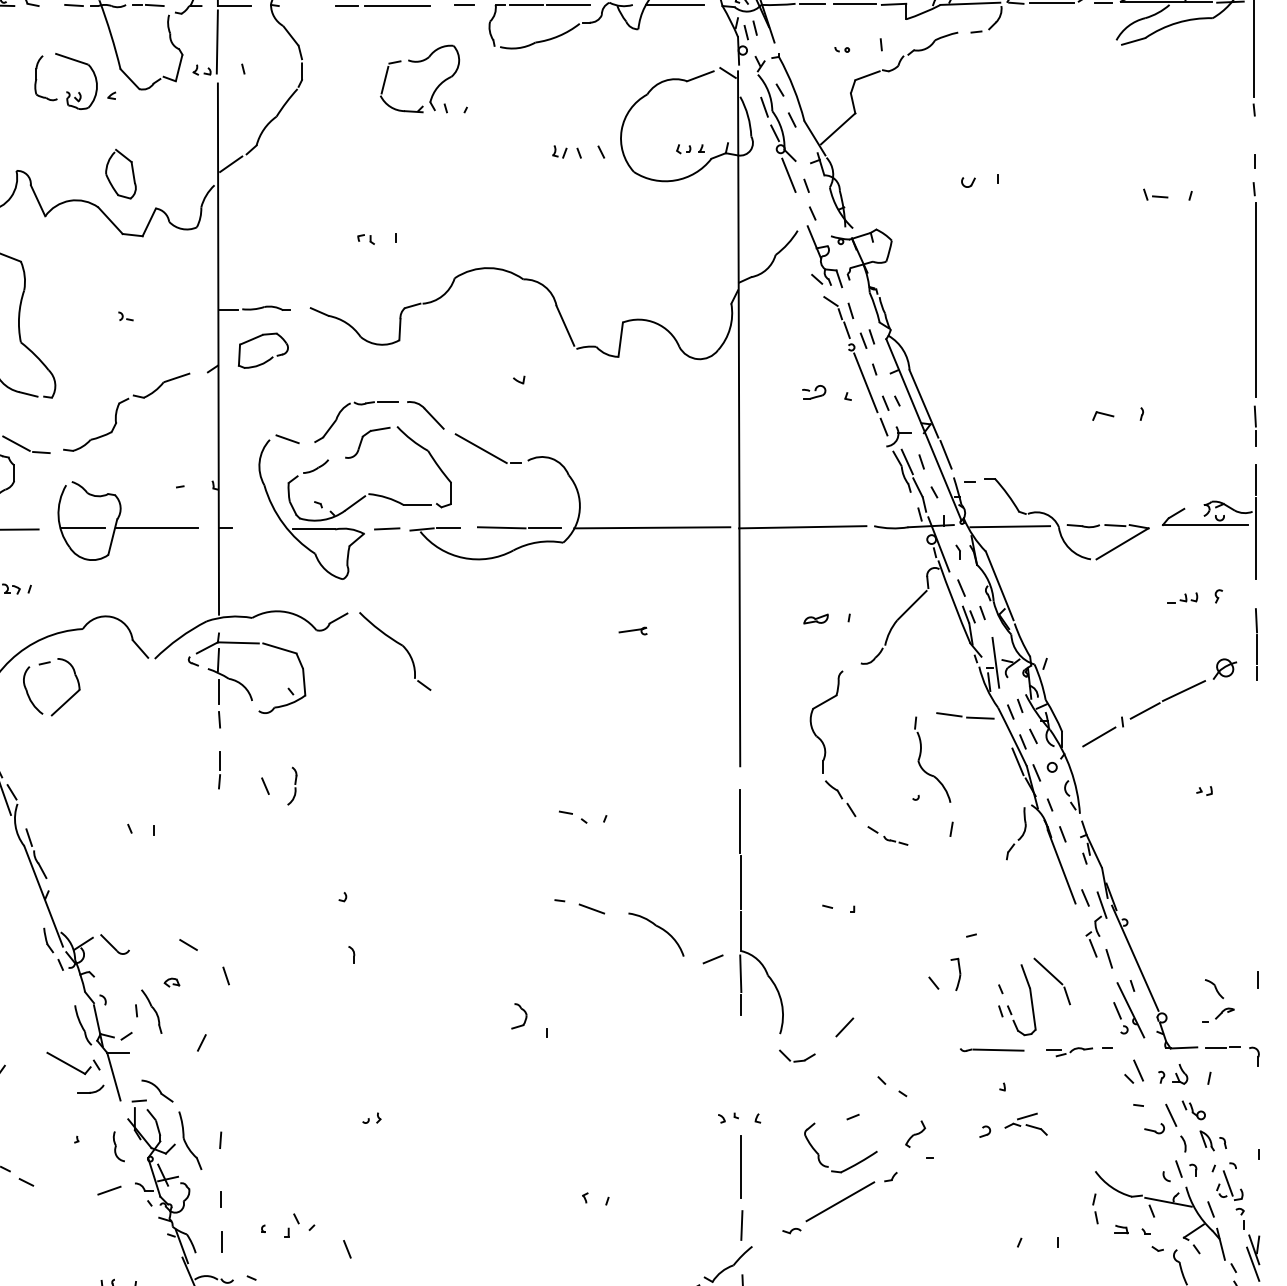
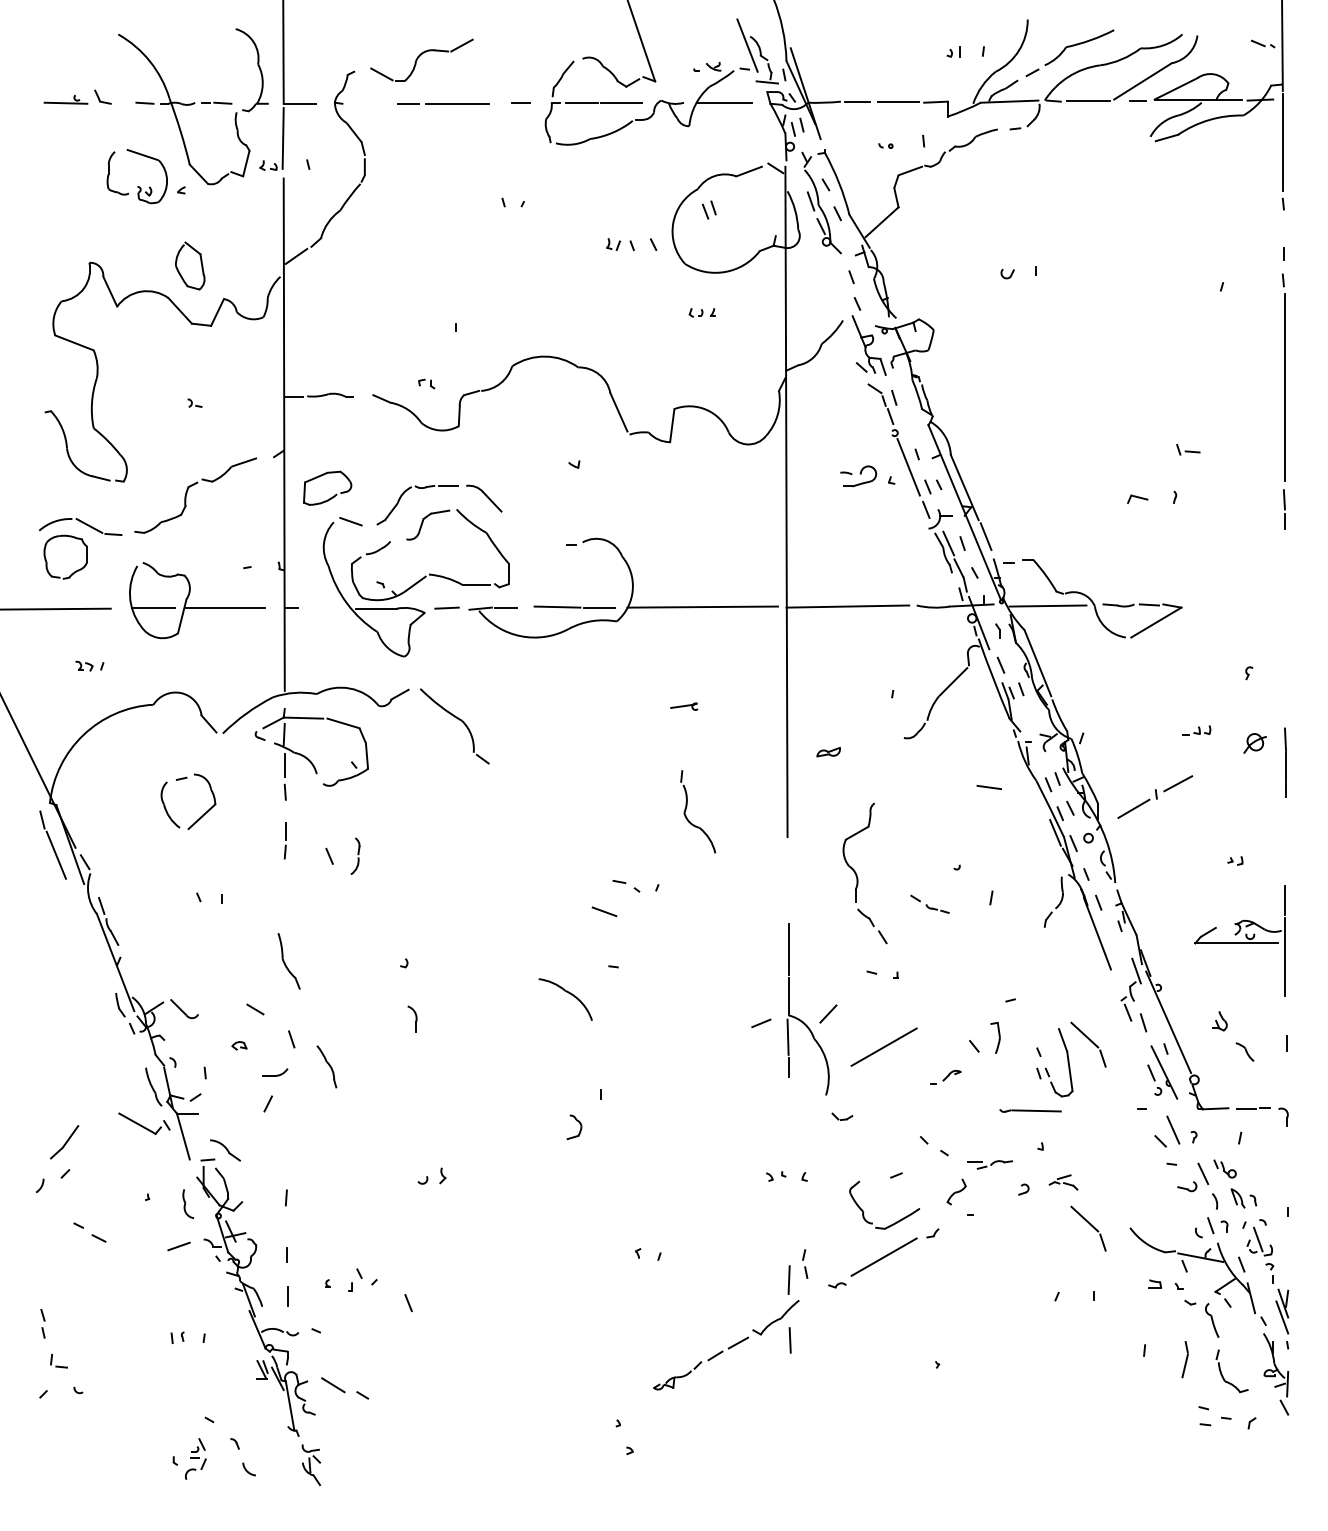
part: (419, 62) -> (478, 158), removed
part: (689, 148) -> (701, 312), moved
line: (788, 175) -> (834, 267), removed
part: (1155, 194) -> (1188, 449), moved
part: (365, 238) -> (426, 383), moved
part: (866, 338) -> (708, 209), moved
part: (269, 358) -> (333, 495), moved
part: (813, 392) -> (858, 476), size x1.6
line: (480, 448) -> (537, 530), removed
part: (1208, 522) -> (1239, 940), moved
part: (1182, 597) -> (1196, 730), moved
part: (815, 618) -> (828, 751), moved
line: (1256, 644) -> (1285, 762), moved
line: (995, 662) -> (1033, 737), removed
line: (1183, 690) -> (1215, 764), removed
part: (66, 700) -> (202, 814), moved
line: (979, 717) -> (1018, 790), removed
part: (825, 744) -> (857, 874), moved
part: (920, 758) -> (686, 810), moved
line: (740, 820) -> (787, 889), removed
line: (1085, 897) -> (1120, 963), removed
line: (591, 908) -> (604, 911), moved
part: (659, 928) -> (568, 993), moved
part: (351, 954) -> (412, 1018), size x1.6
line: (839, 983) -> (883, 1046), added
part: (151, 1011) -> (326, 1066), moved
part: (1218, 1015) -> (945, 1077), moved
part: (519, 1016) -> (574, 1127), moved
line: (844, 1026) -> (828, 1013), moved
part: (1068, 1051) -> (989, 1164), moved
part: (797, 1055) -> (842, 1116), size x0.6
part: (1134, 1071) -> (1167, 1131), size x1.4
part: (1179, 1074) -> (1219, 1021), moved
part: (91, 1089) -> (275, 1072), moved
part: (372, 1118) -> (432, 1176), size x1.6
part: (1026, 1124) -> (1063, 1182), size x0.7
part: (189, 1140) -> (288, 961), moved
line: (741, 1166) -> (788, 1223), removed
part: (1052, 1172) -> (1088, 1228), added
part: (1095, 1208) -> (805, 1263), moved

